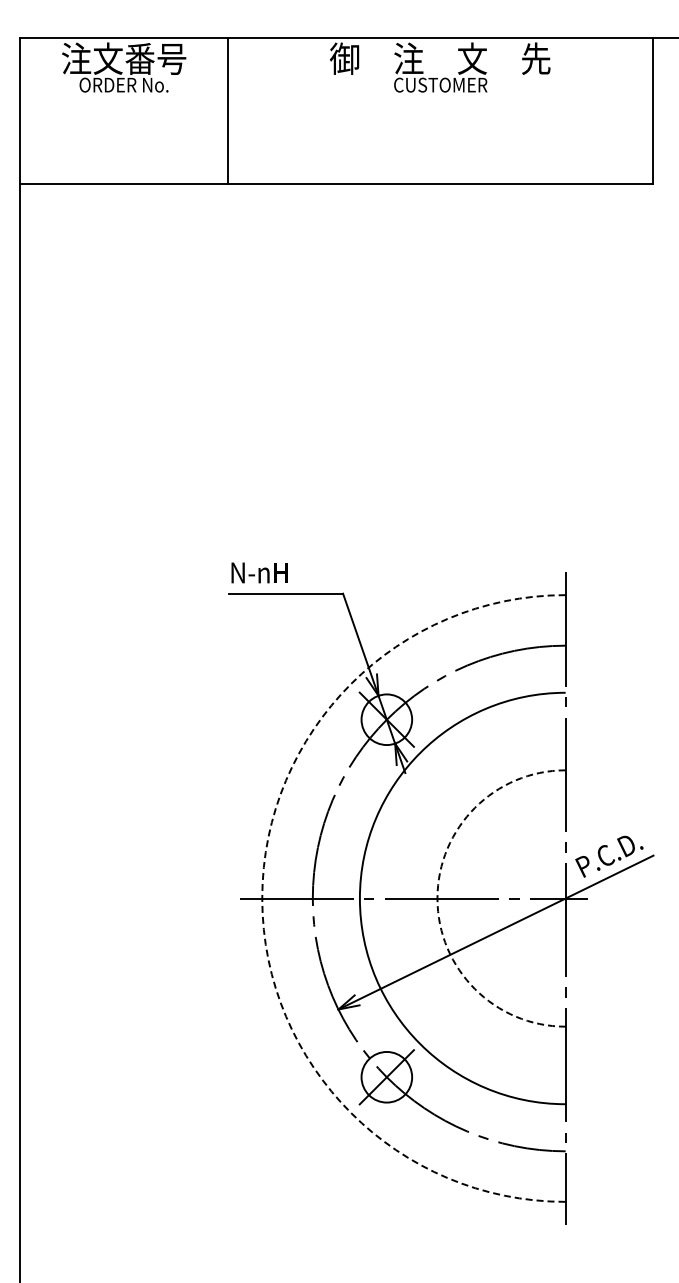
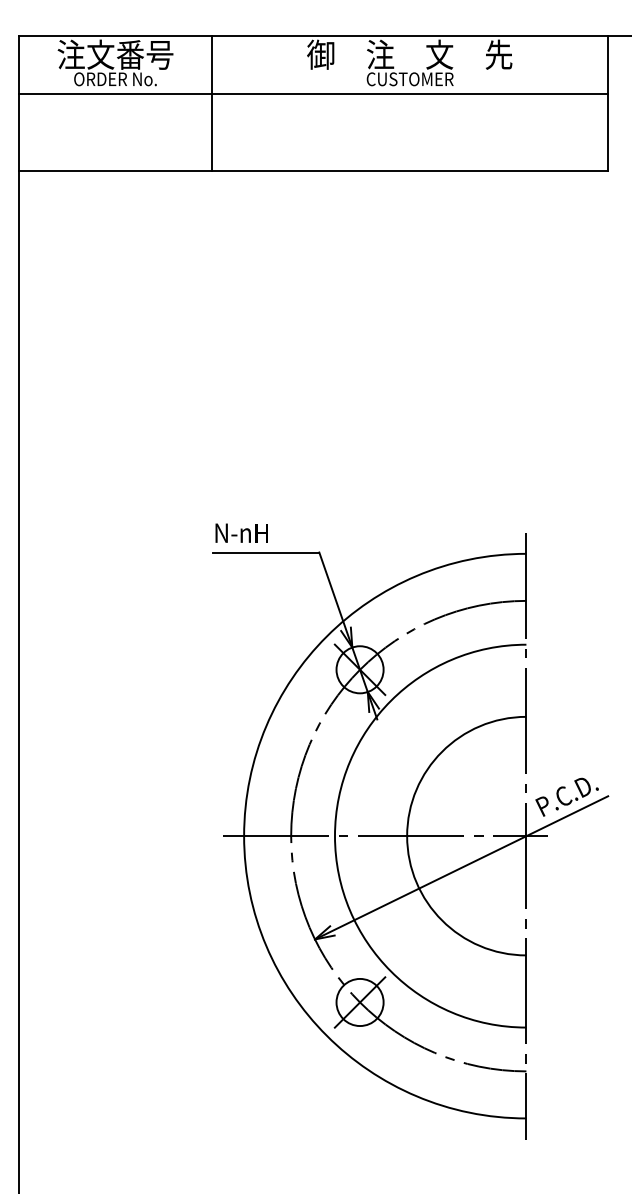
line: (336, 100) -> (313, 93), added
arc: (262, 898) -> (244, 836), dashed -> solid
arc: (437, 898) -> (407, 836), dashed -> solid

